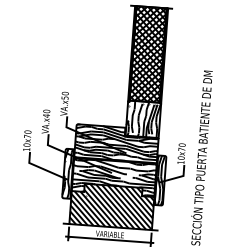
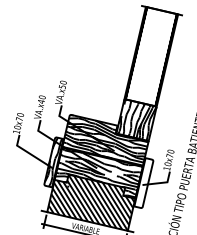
hatch: (147, 54) -> (150, 56), removed
hatch: (159, 180) -> (143, 183), removed

